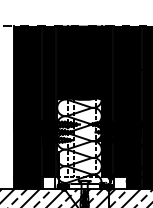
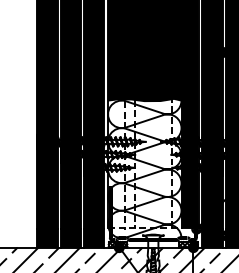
fill: (48, 182) -> (93, 237), added
fill: (120, 182) -> (212, 237), added

